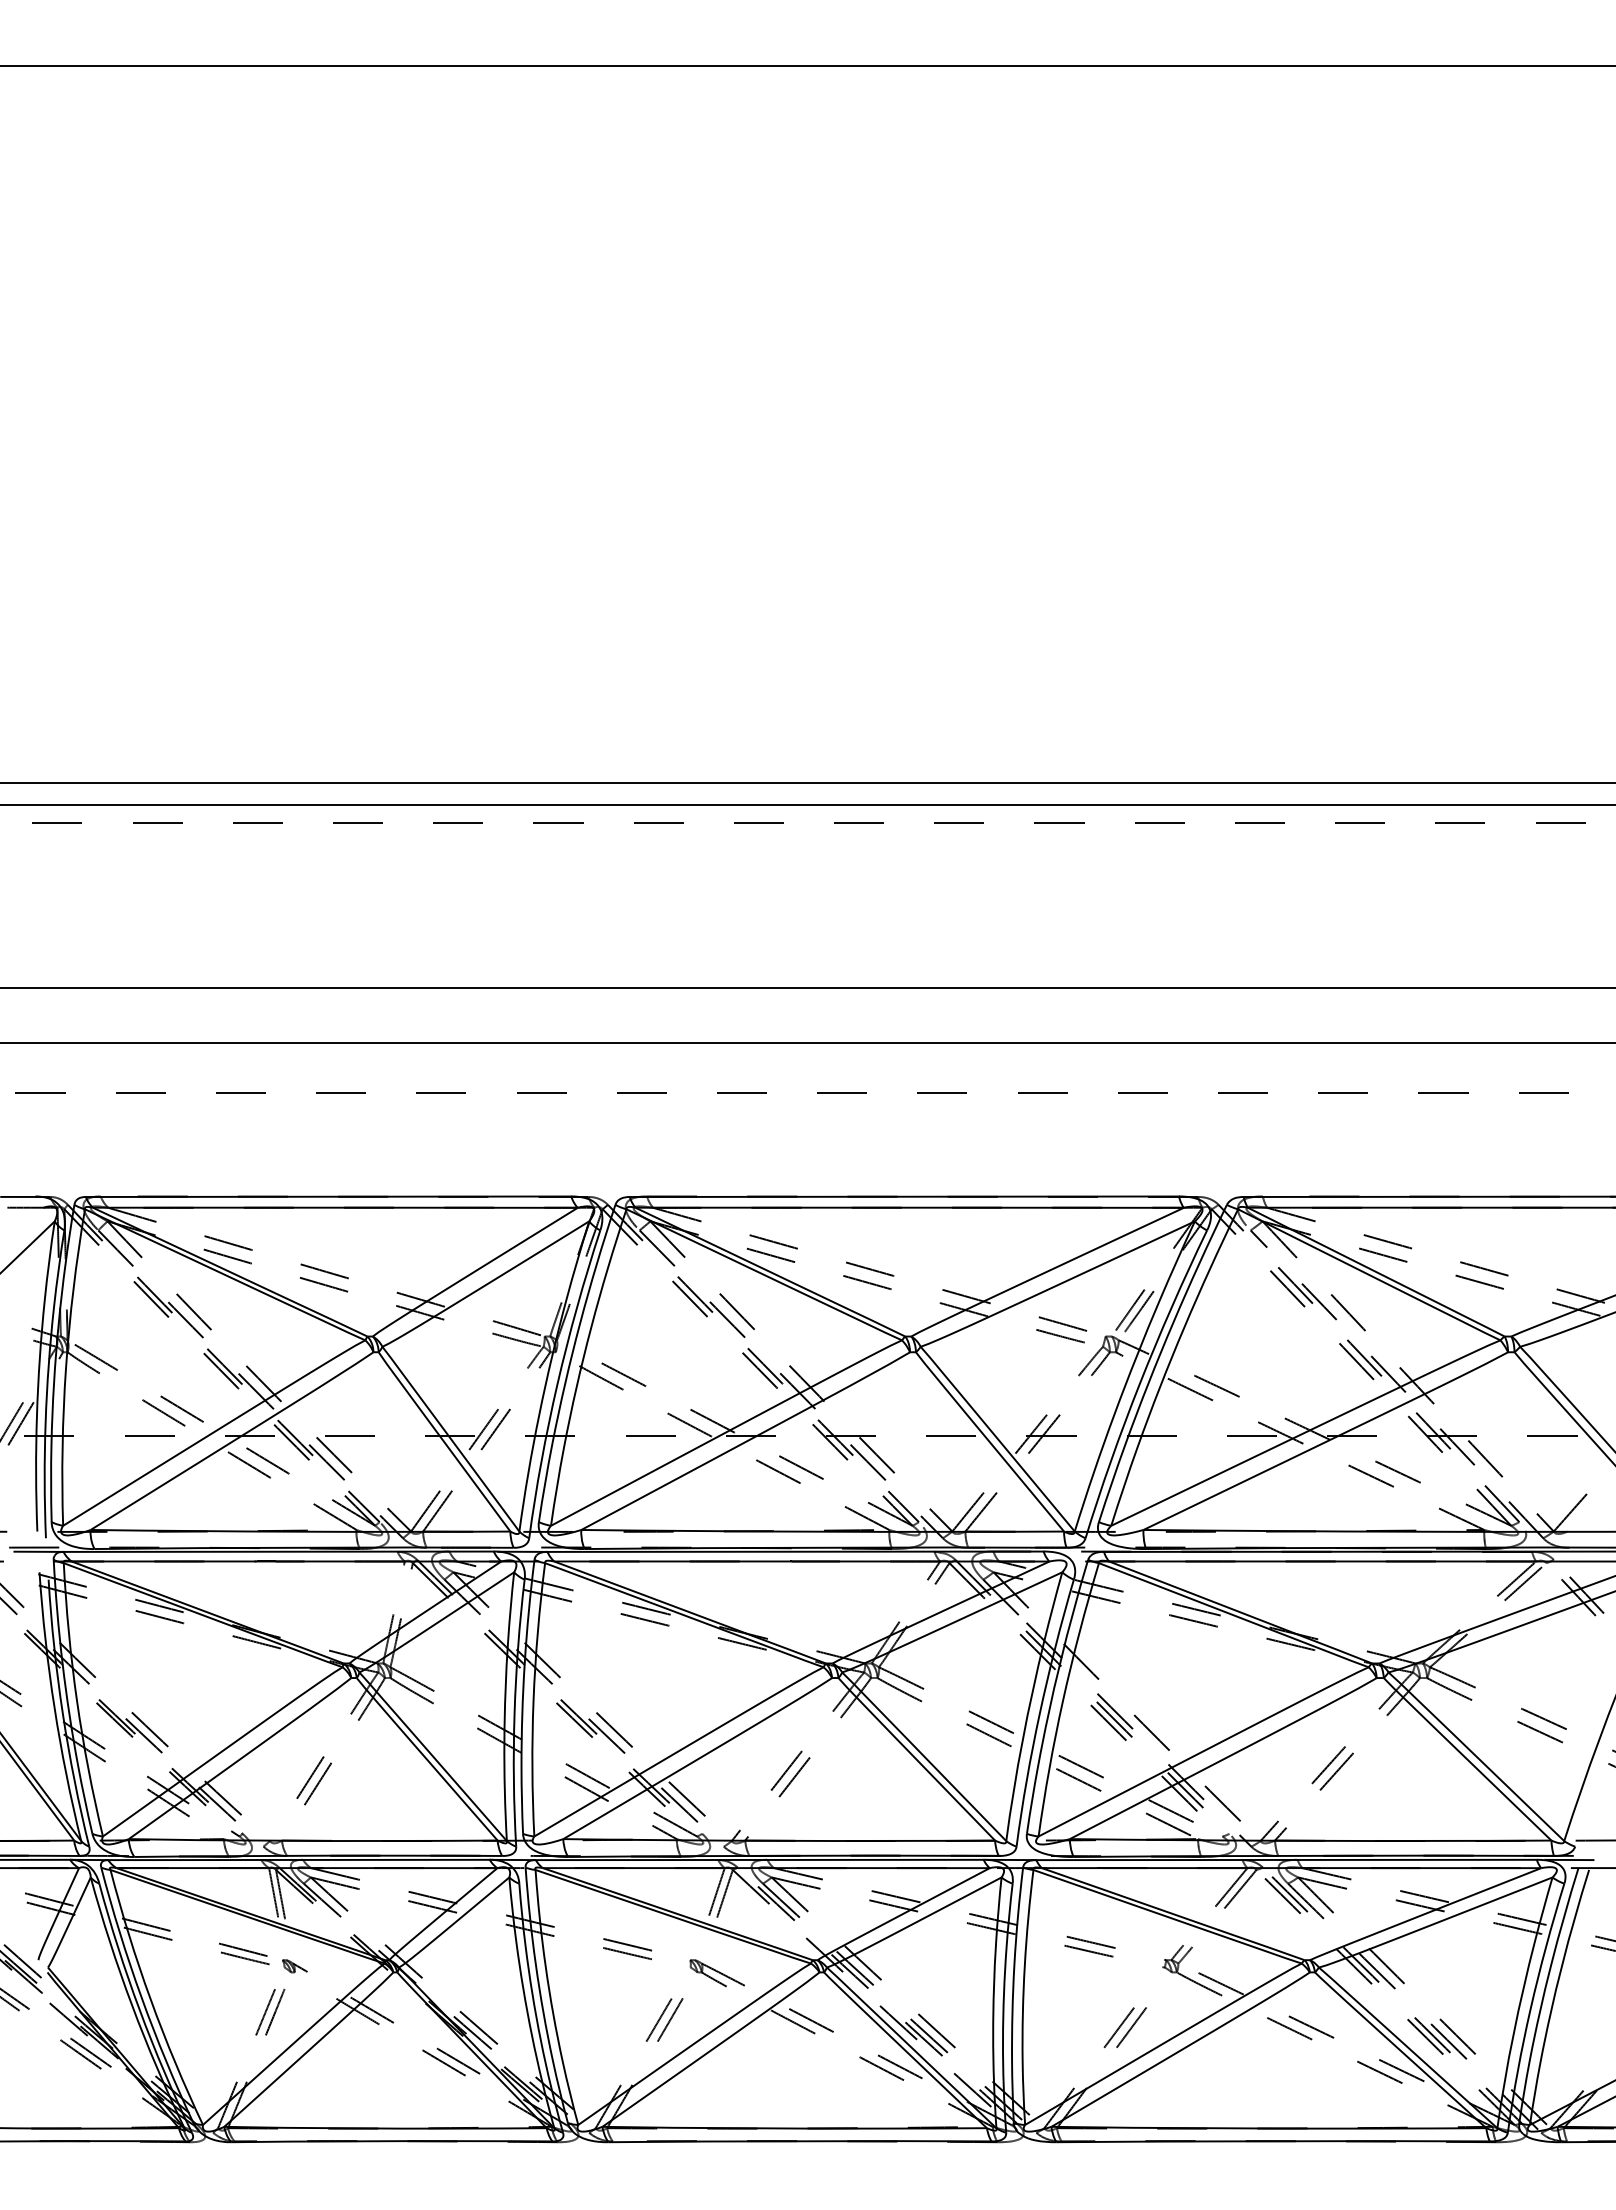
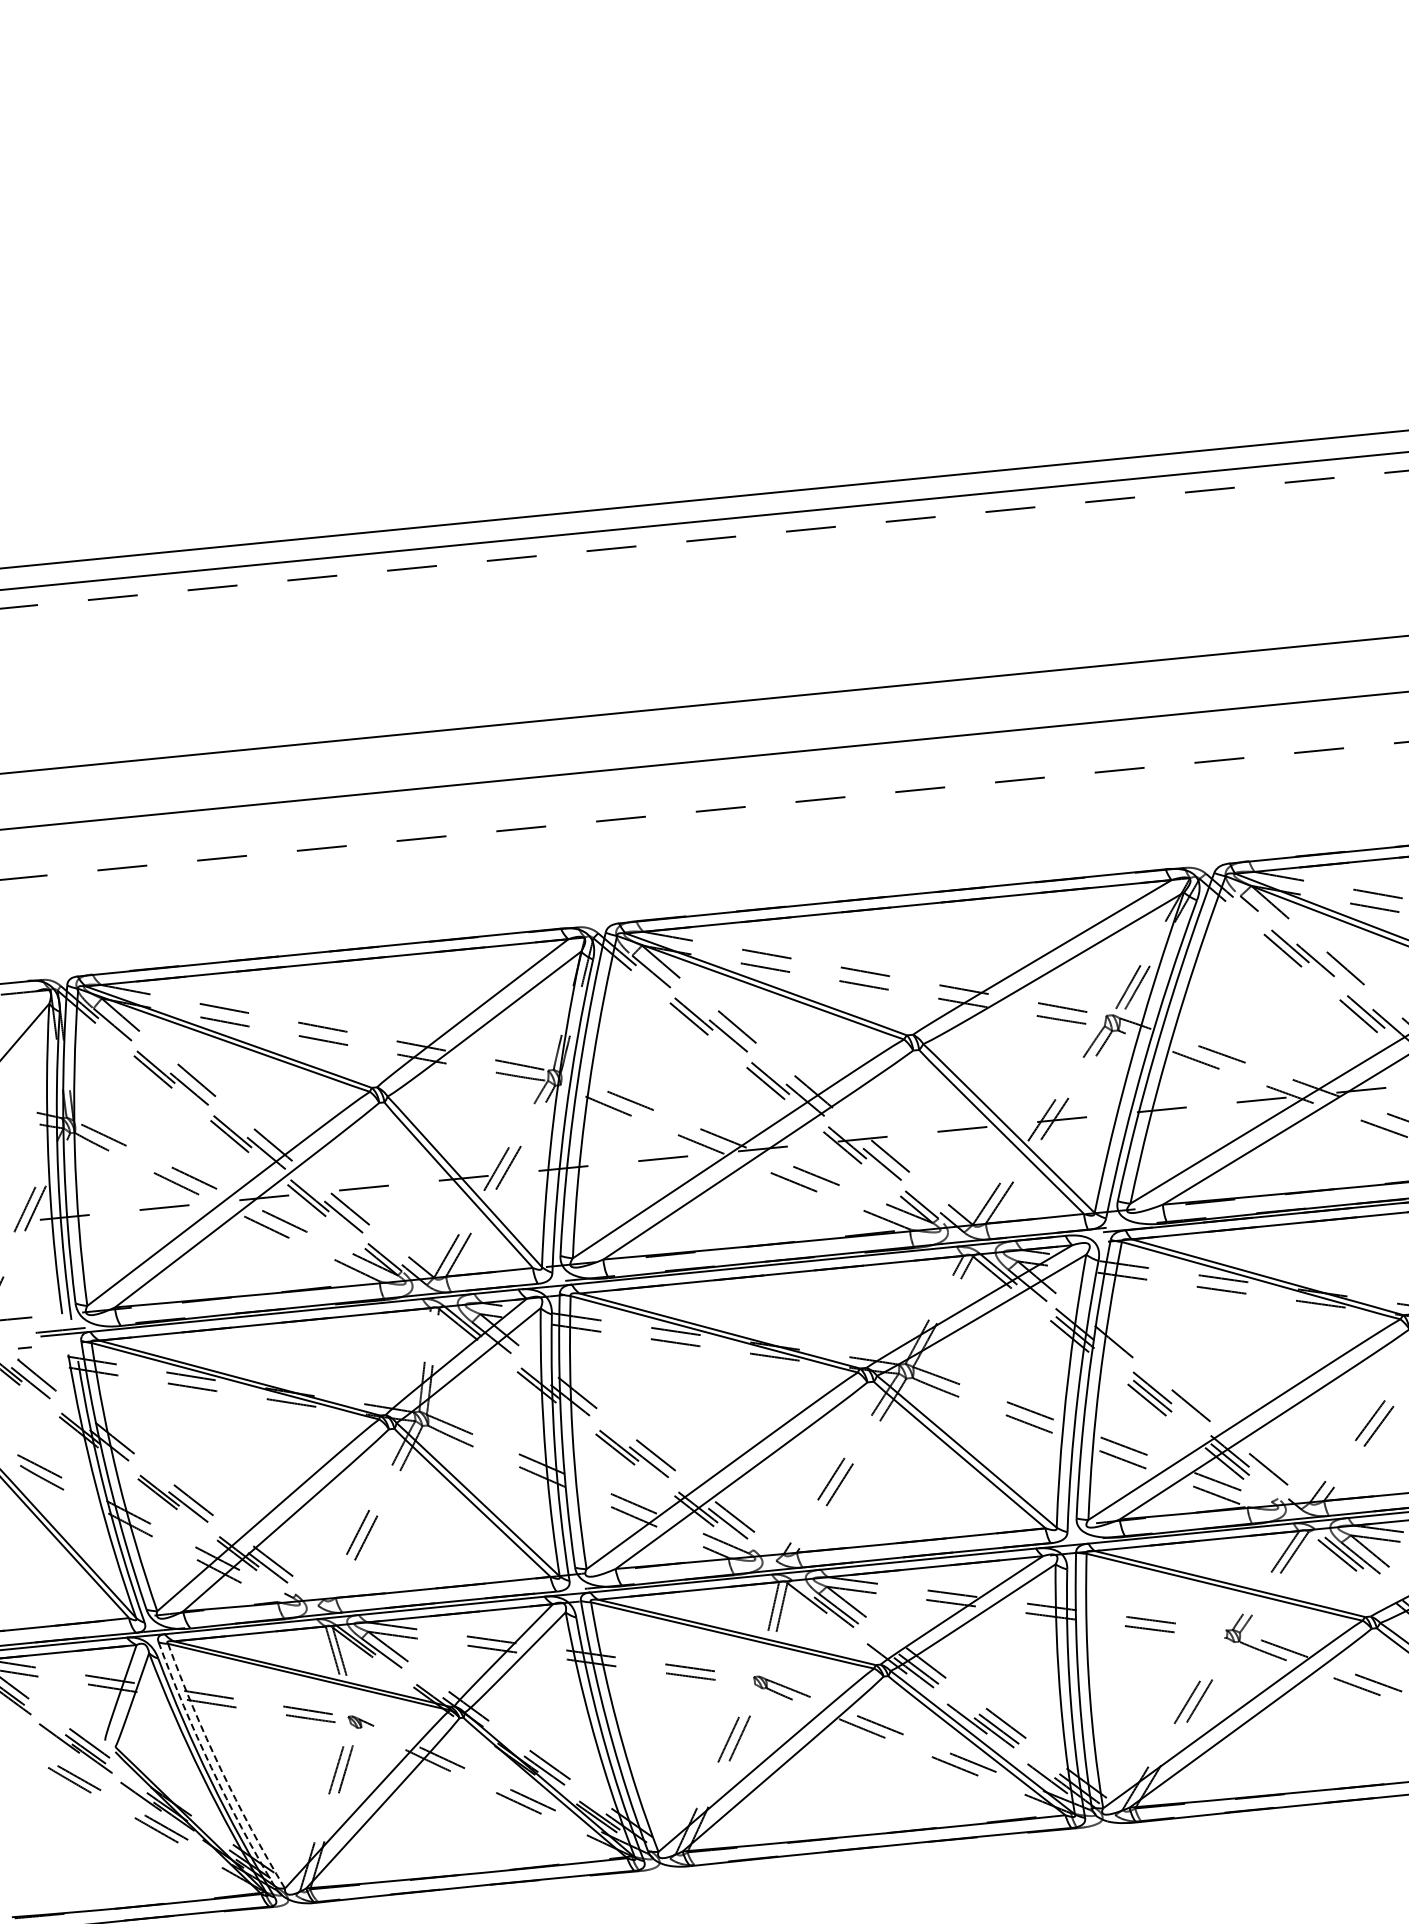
arc: (141, 1997) -> (211, 1767), solid -> dashed
arc: (150, 1999) -> (220, 1768), solid -> dashed

